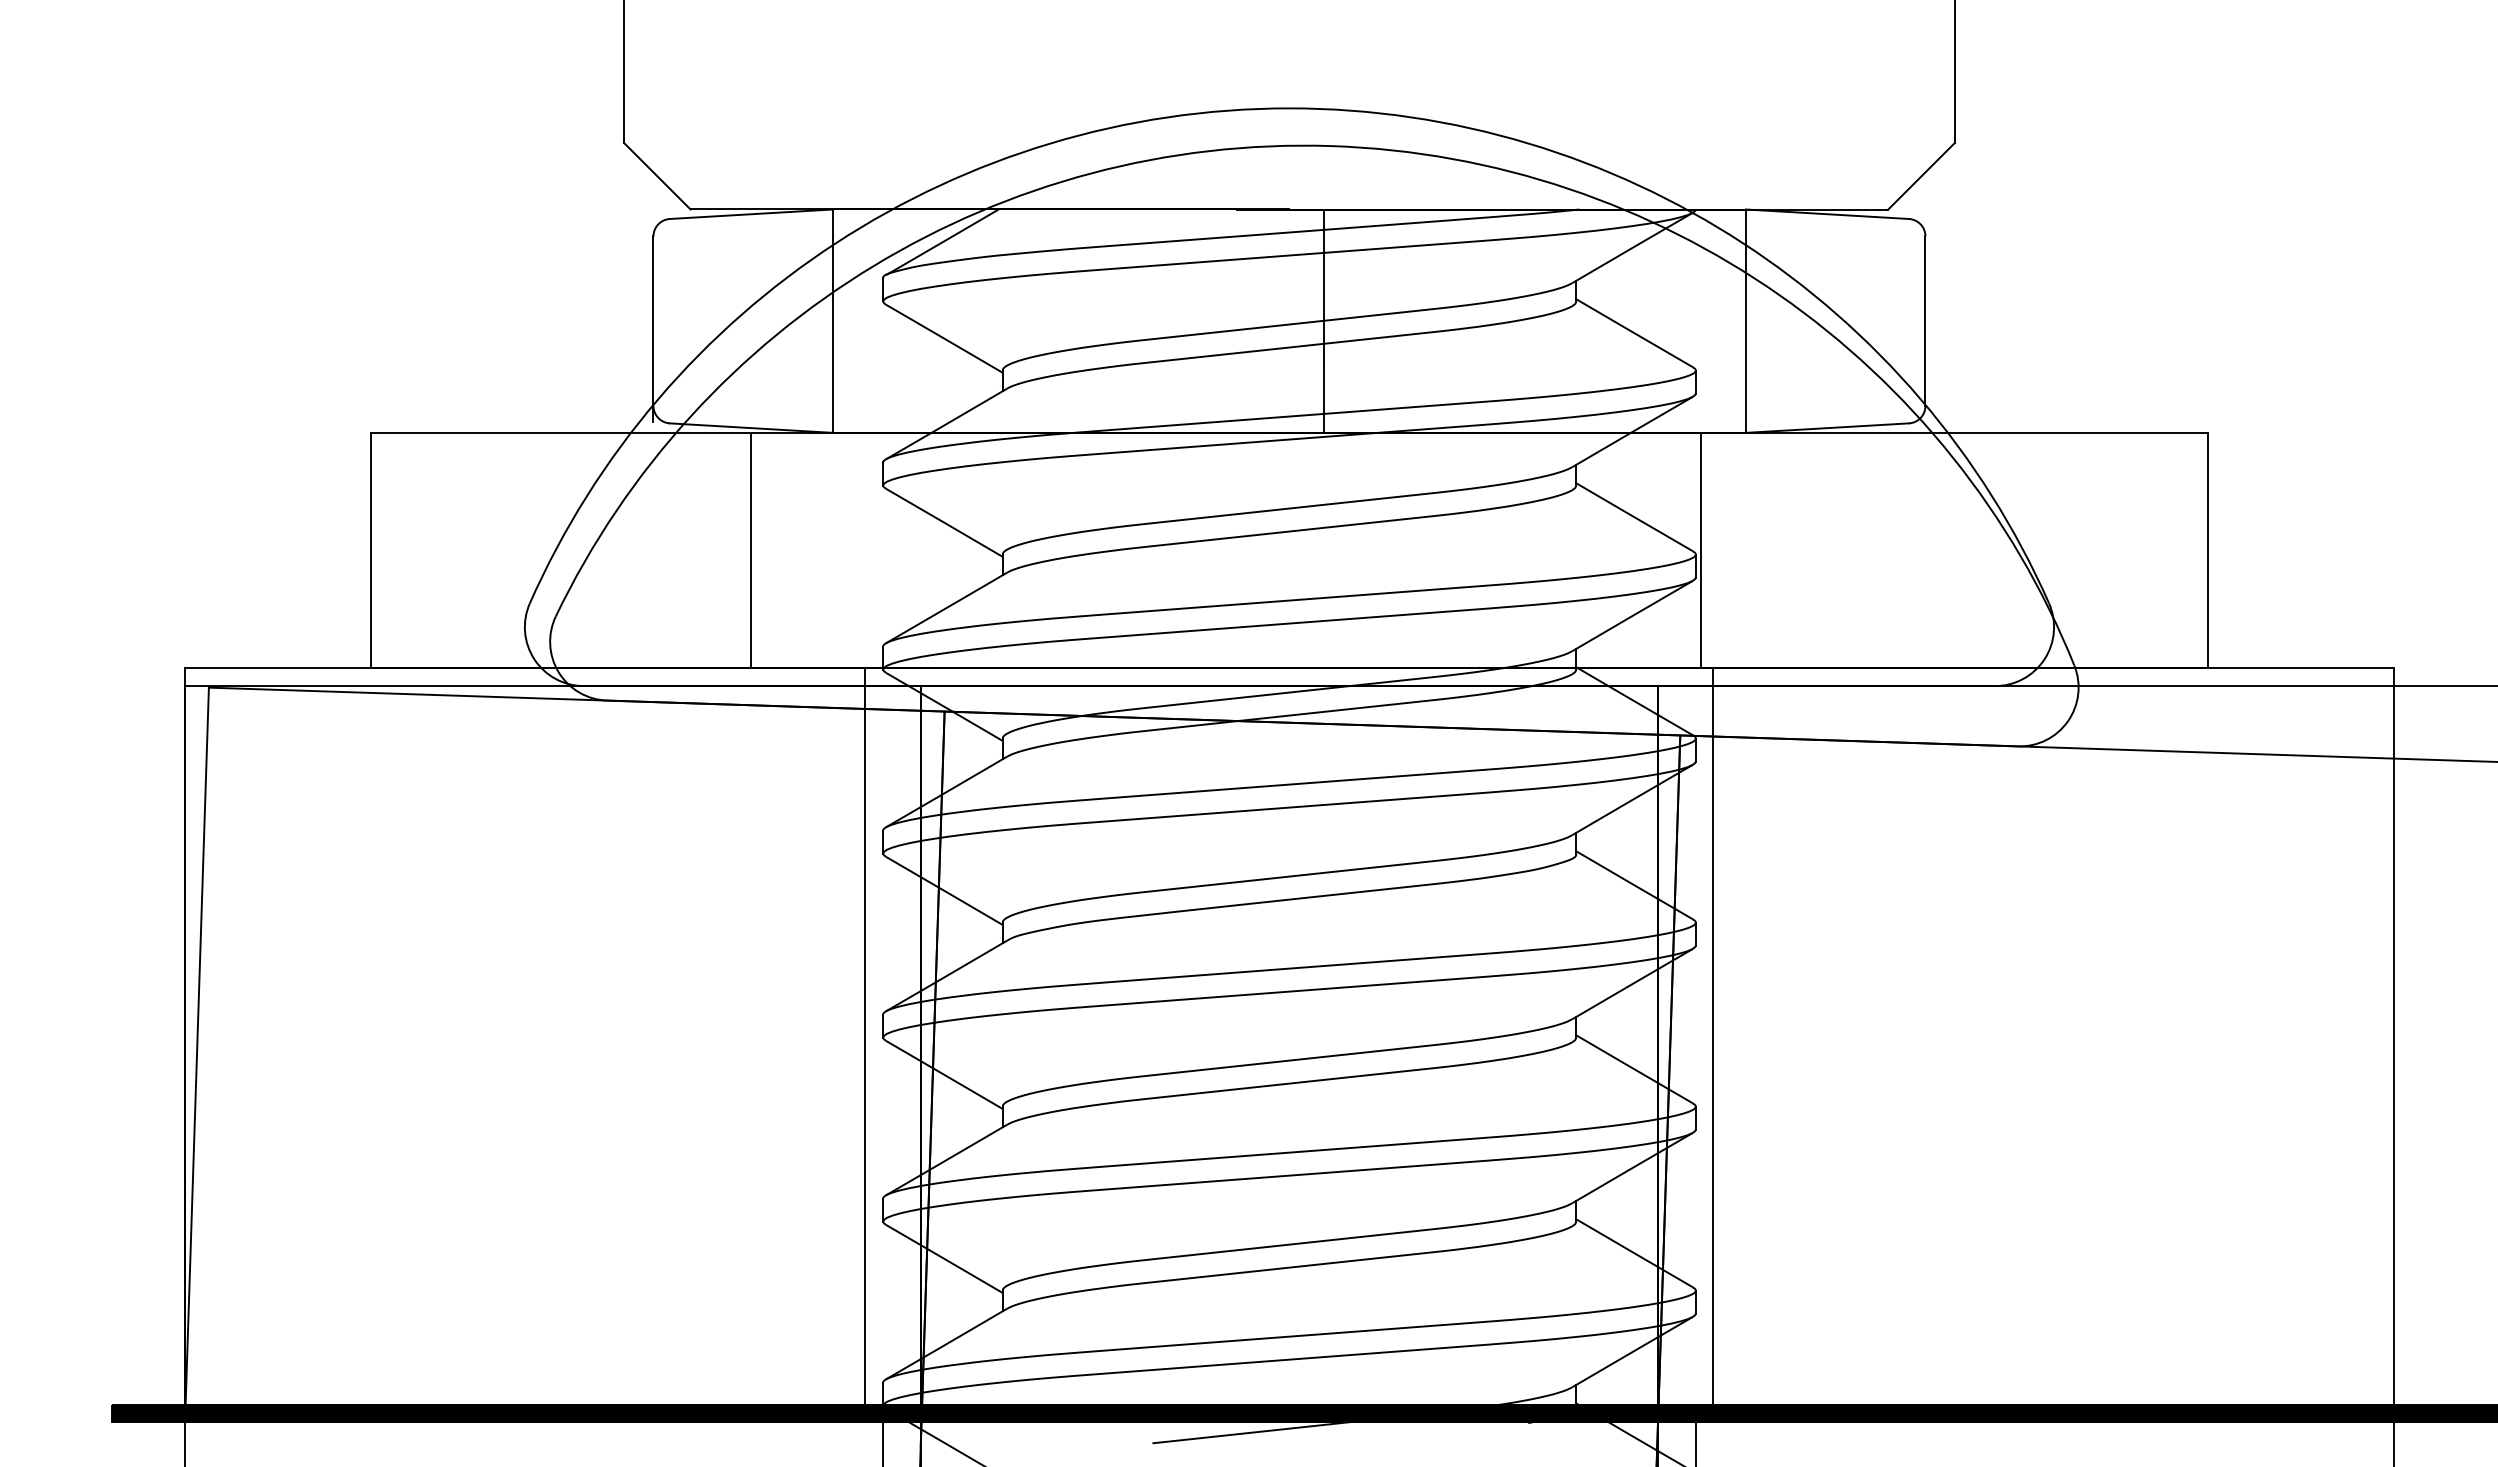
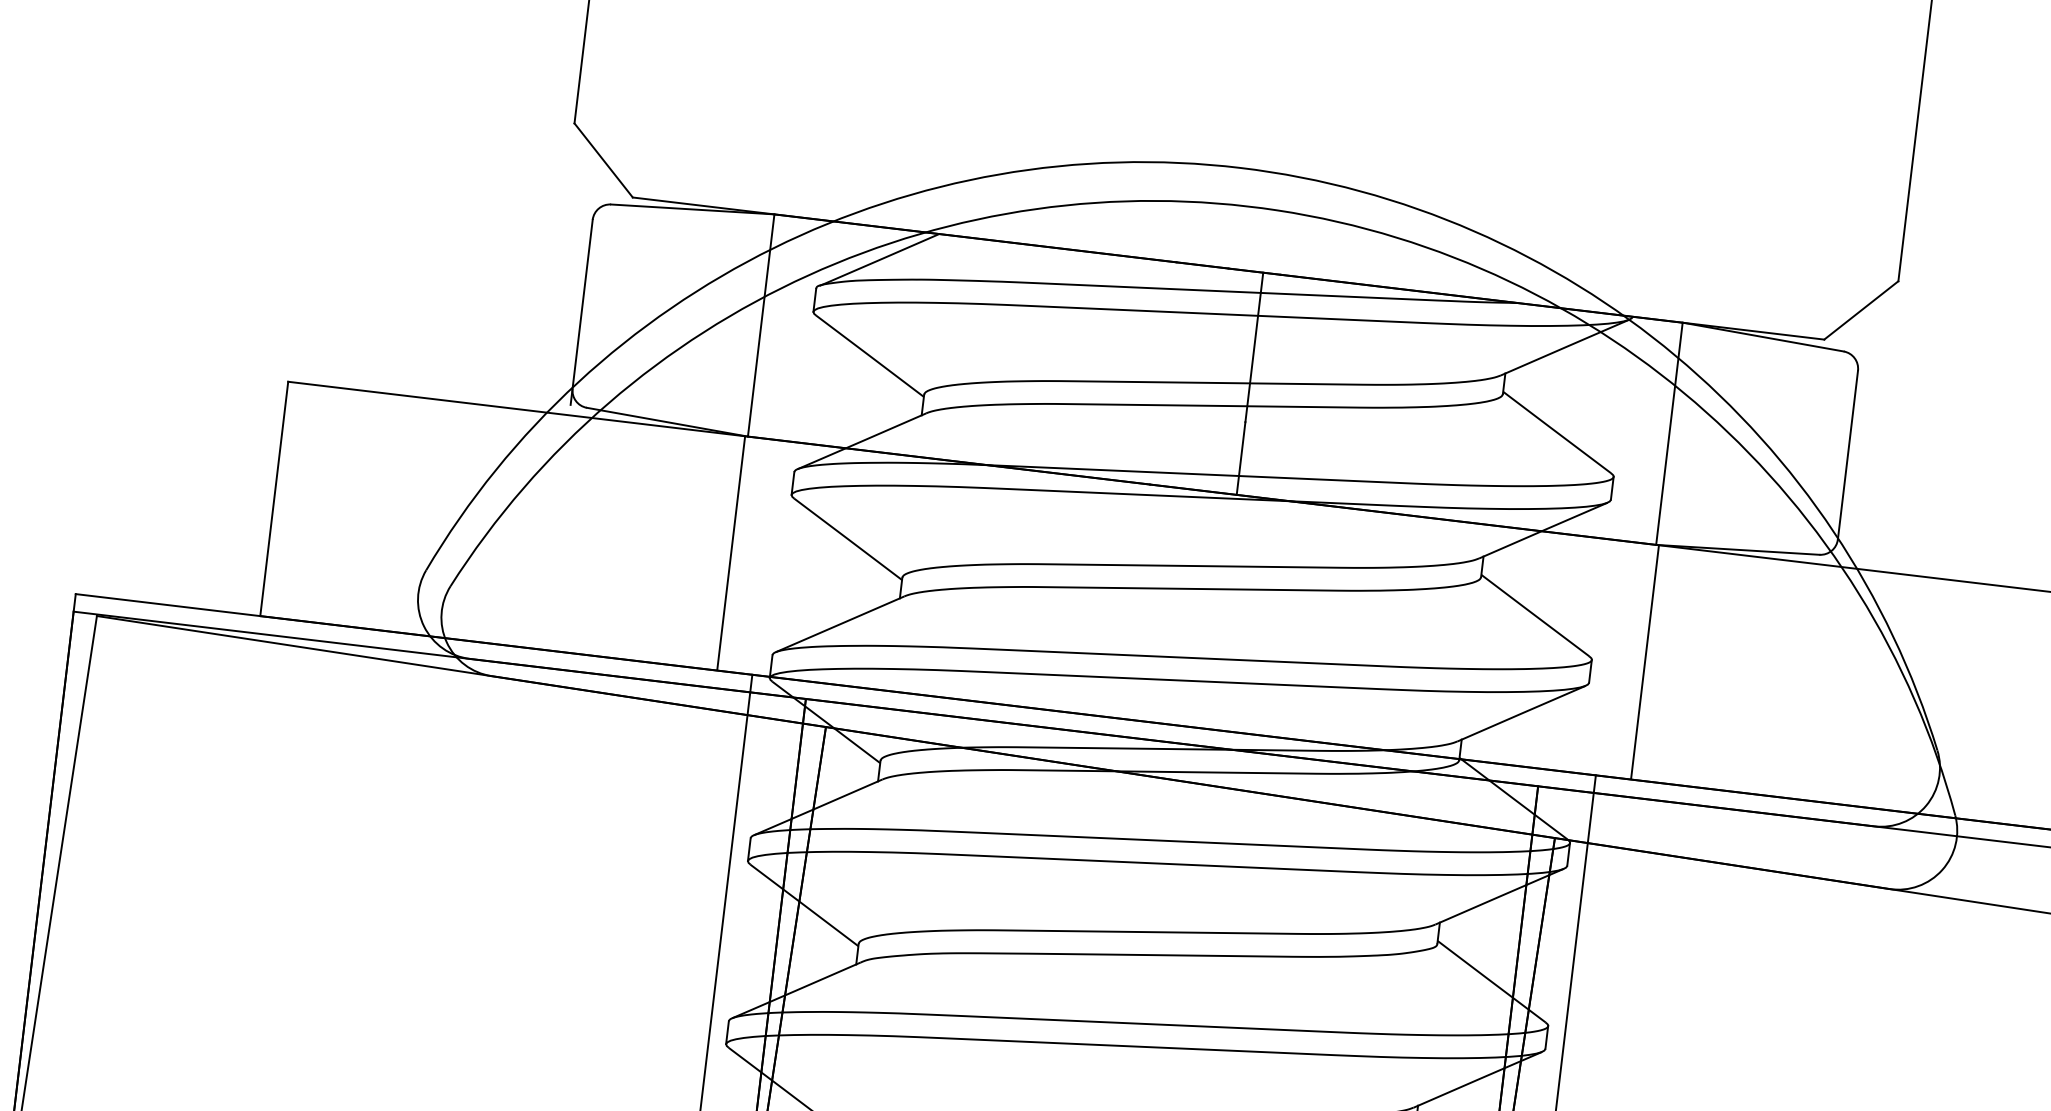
line: (751, 550) -> (731, 553), moved
line: (1700, 550) -> (1644, 662), moved

